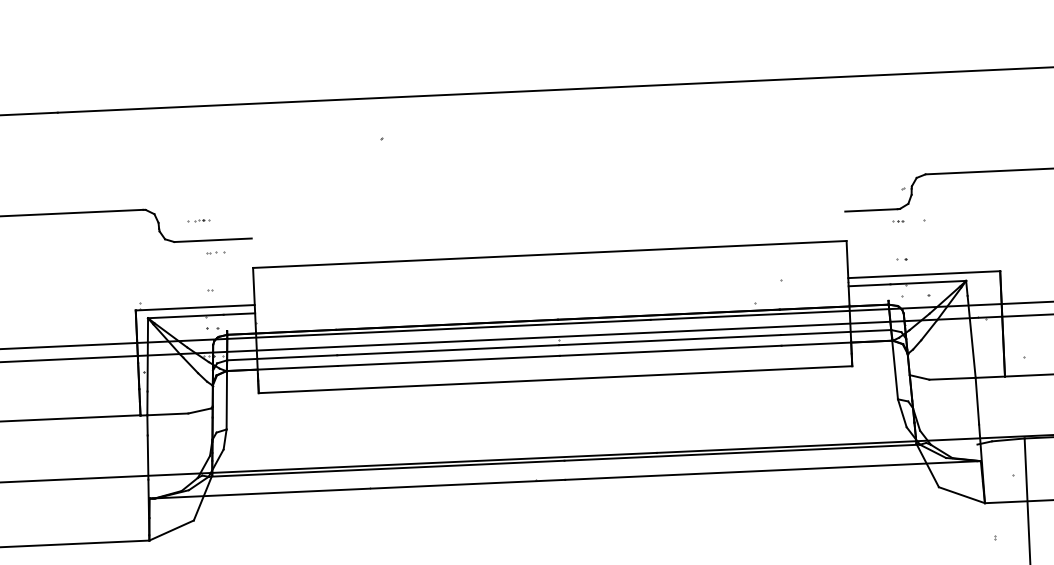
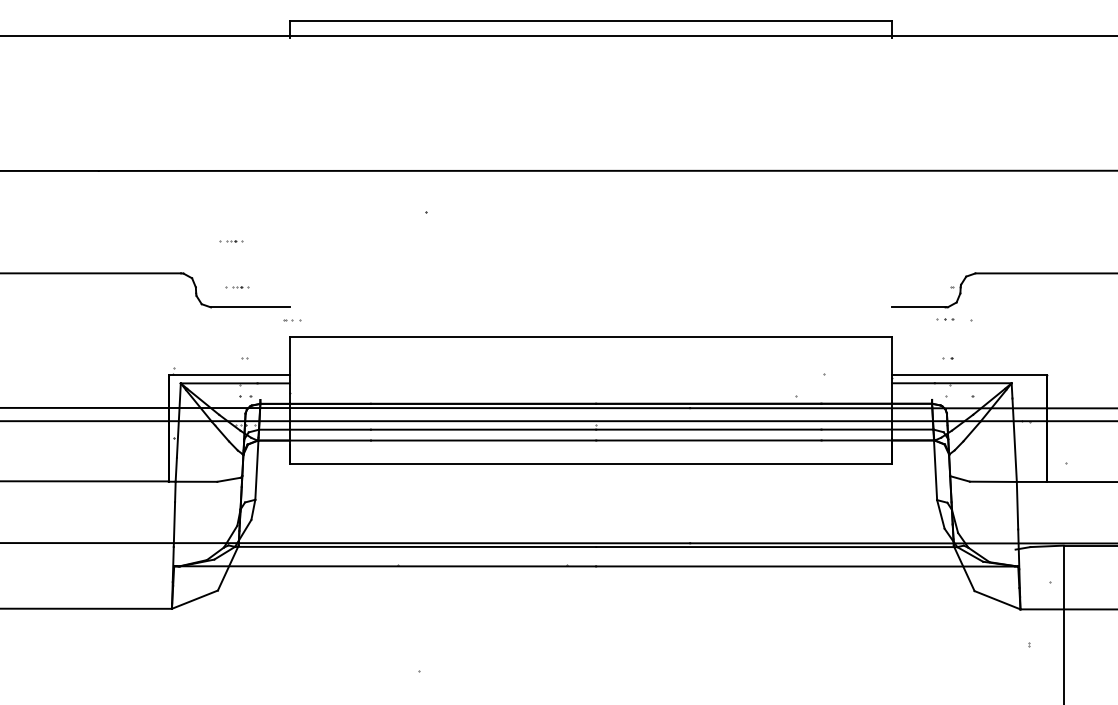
part: (191, 176) -> (231, 241), added
part: (898, 222) -> (945, 320), size x1.6
part: (215, 253) -> (292, 320), moved

